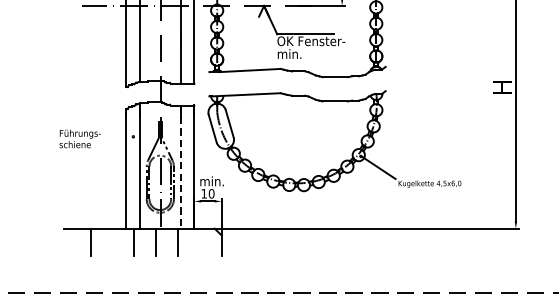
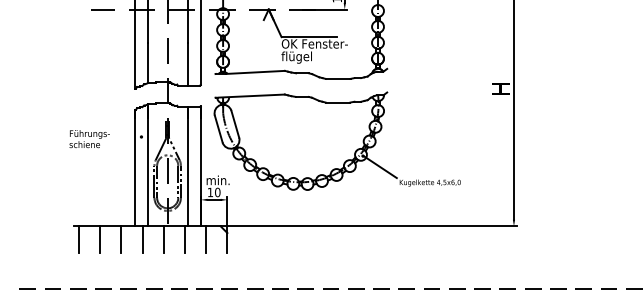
text: (292, 55) -> (296, 57), min. -> flügel
line: (180, 167) -> (187, 166), dashed -> solid
line: (68, 242) -> (78, 239), added
line: (112, 242) -> (121, 239), added
line: (200, 242) -> (206, 239), added

